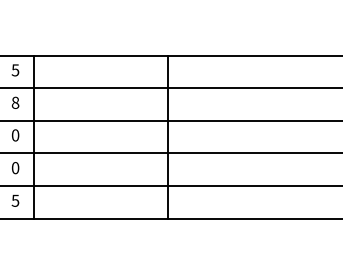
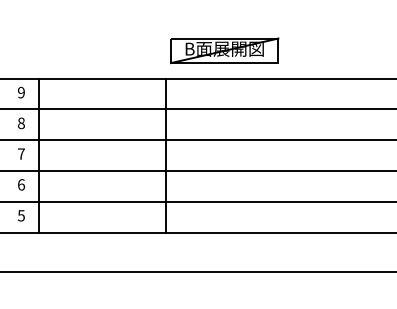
part: (230, 25) -> (224, 50), added
text: (14, 70) -> (20, 92), 5 -> 9
text: (15, 134) -> (21, 153), 0 -> 7
text: (15, 167) -> (21, 184), 0 -> 6

